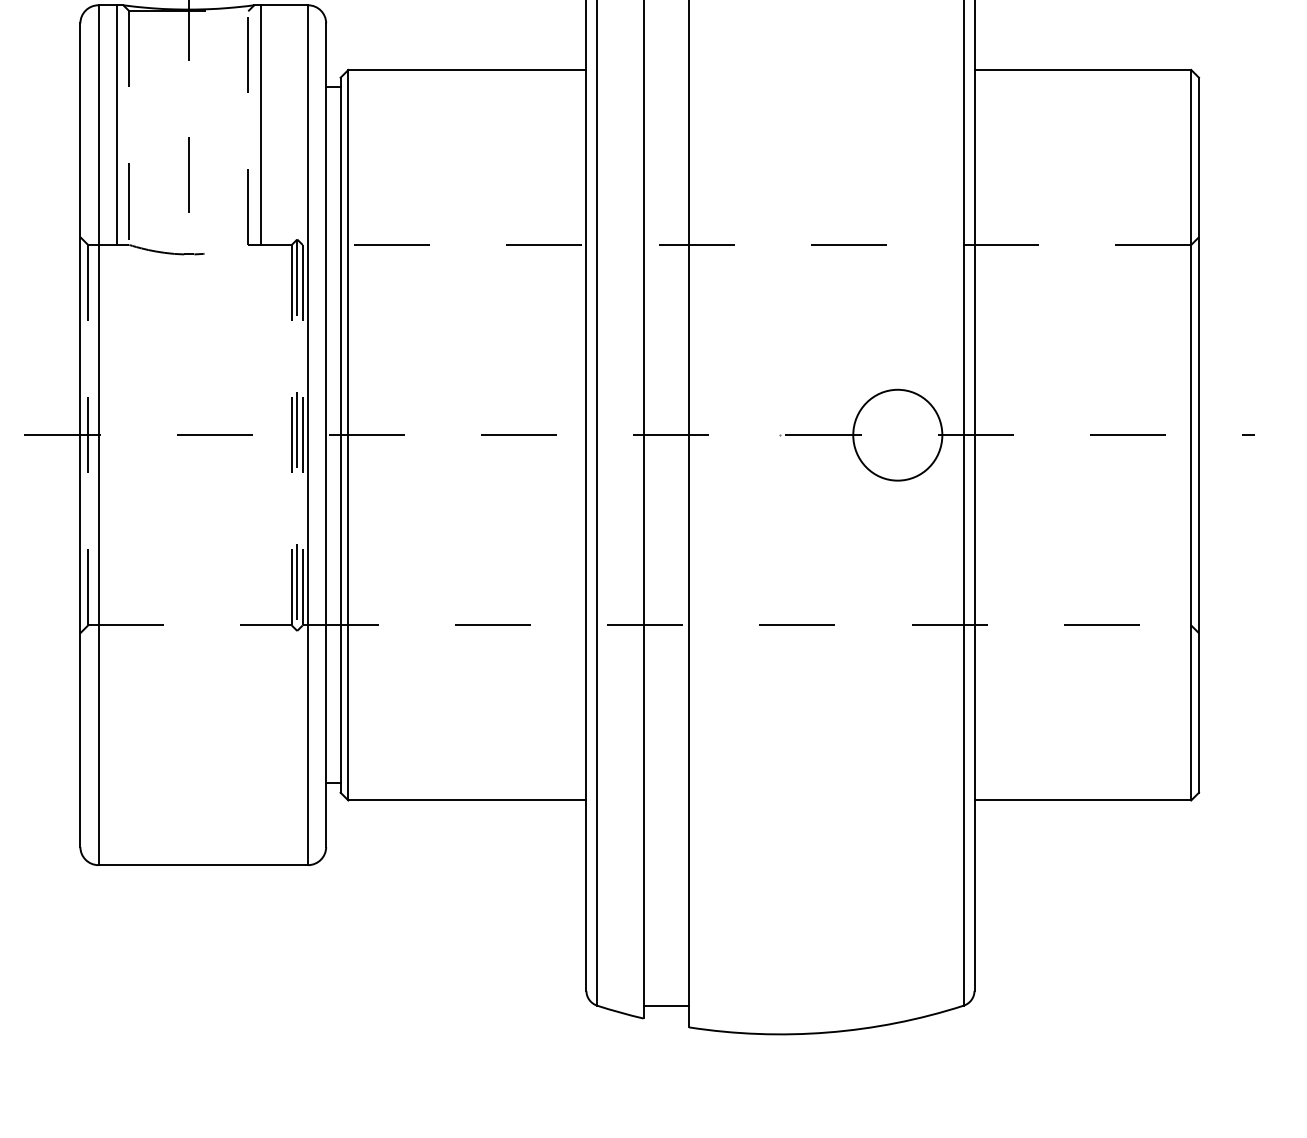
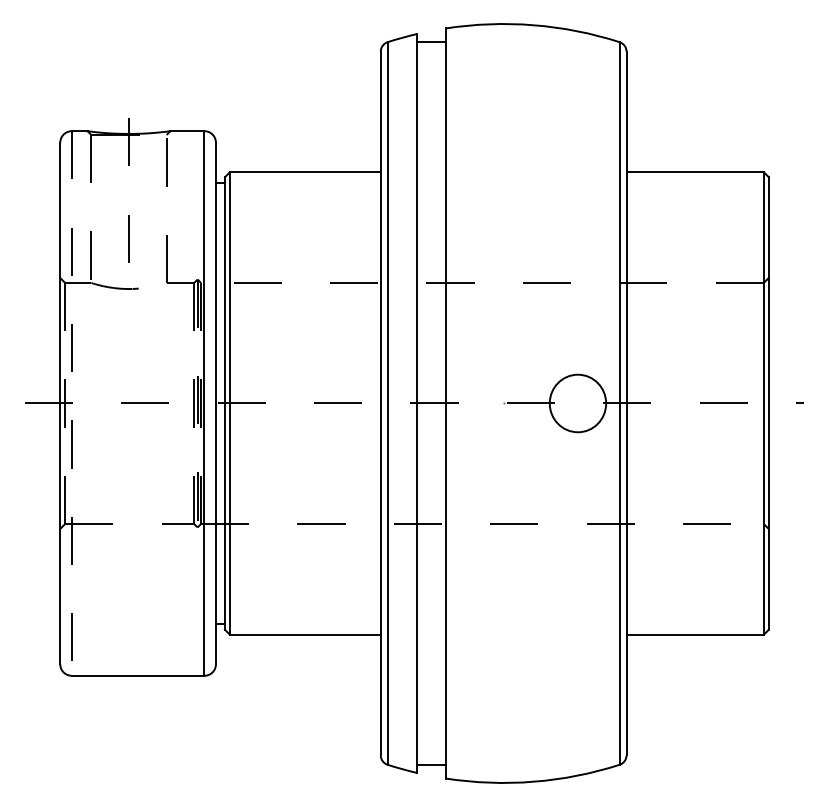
line: (117, 125) -> (83, 207), removed
line: (260, 125) -> (174, 207), removed
line: (98, 435) -> (71, 403), solid -> dashed

